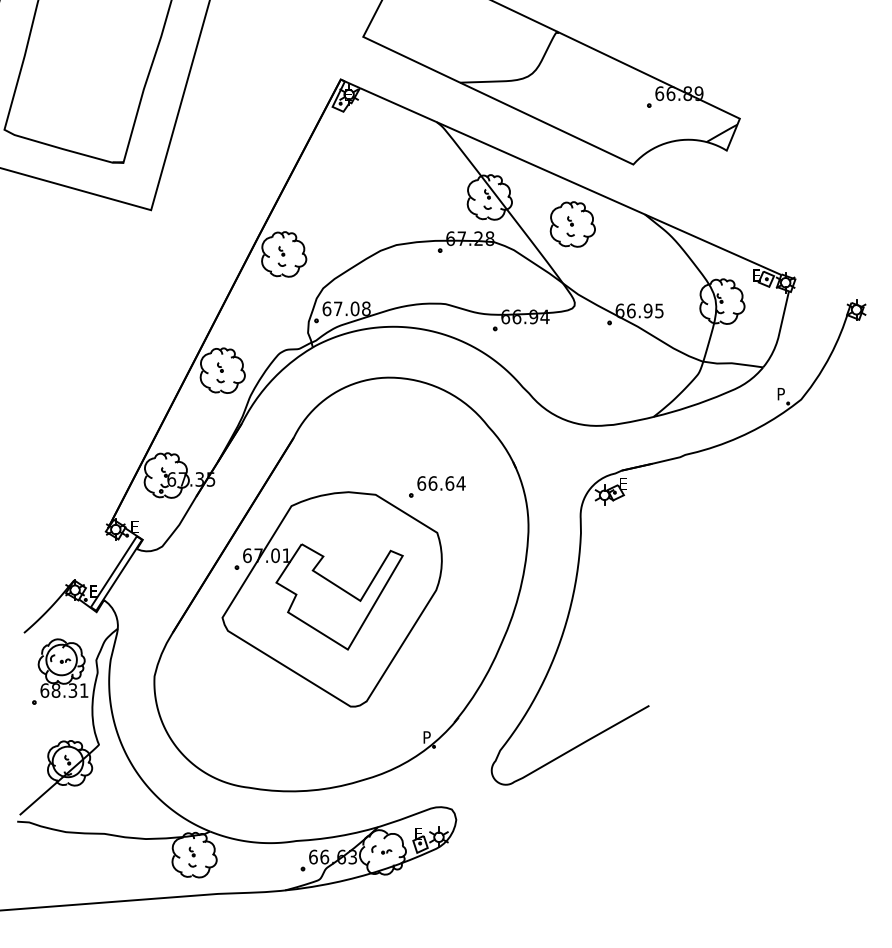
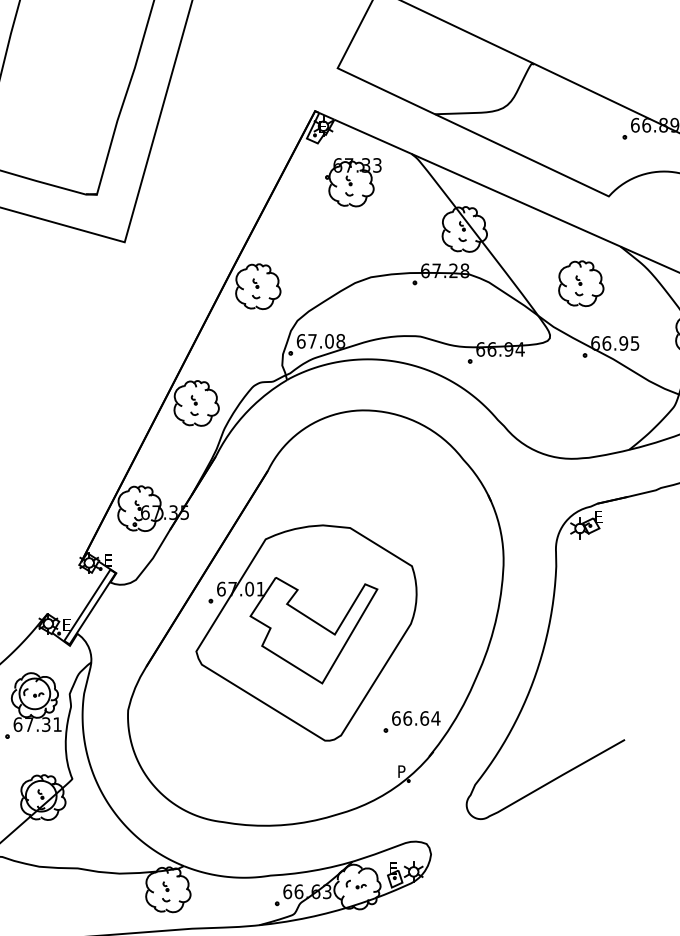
part: (378, 150) -> (353, 182), added
part: (572, 224) -> (580, 283), moved
part: (437, 486) -> (412, 721), moved
text: (55, 690) -> (28, 724), 68.31 -> 67.31

